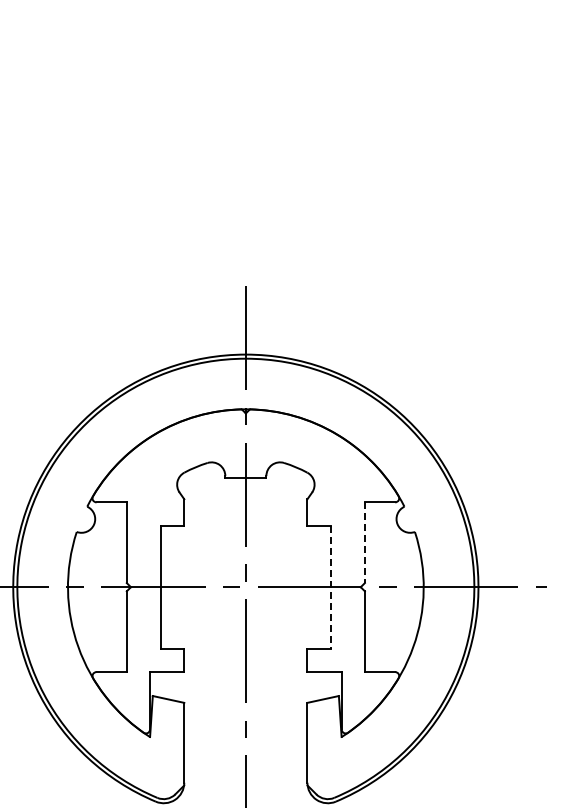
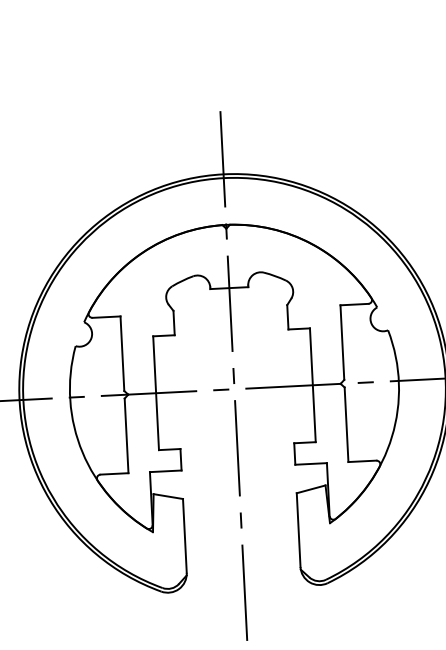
line: (364, 543) -> (342, 343), dashed -> solid
line: (330, 587) -> (312, 385), dashed -> solid

